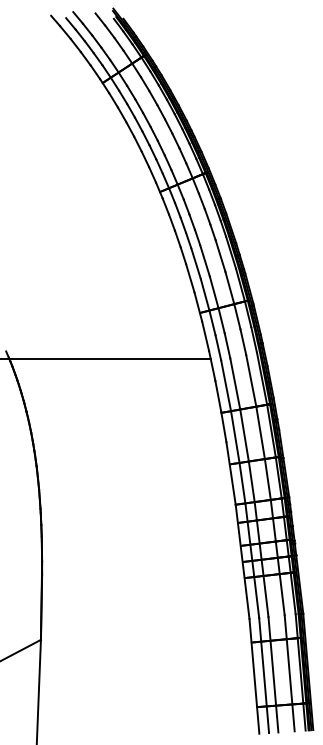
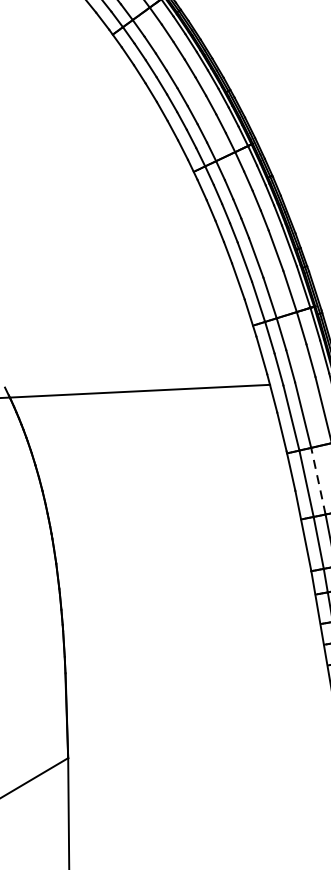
line: (244, 435) -> (318, 481), solid -> dashed

